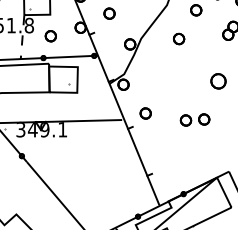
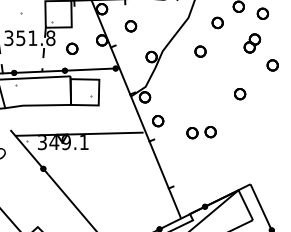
part: (219, 81) -> (240, 94), size x0.71
part: (146, 113) -> (158, 121), moved
part: (195, 119) -> (201, 132), moved

